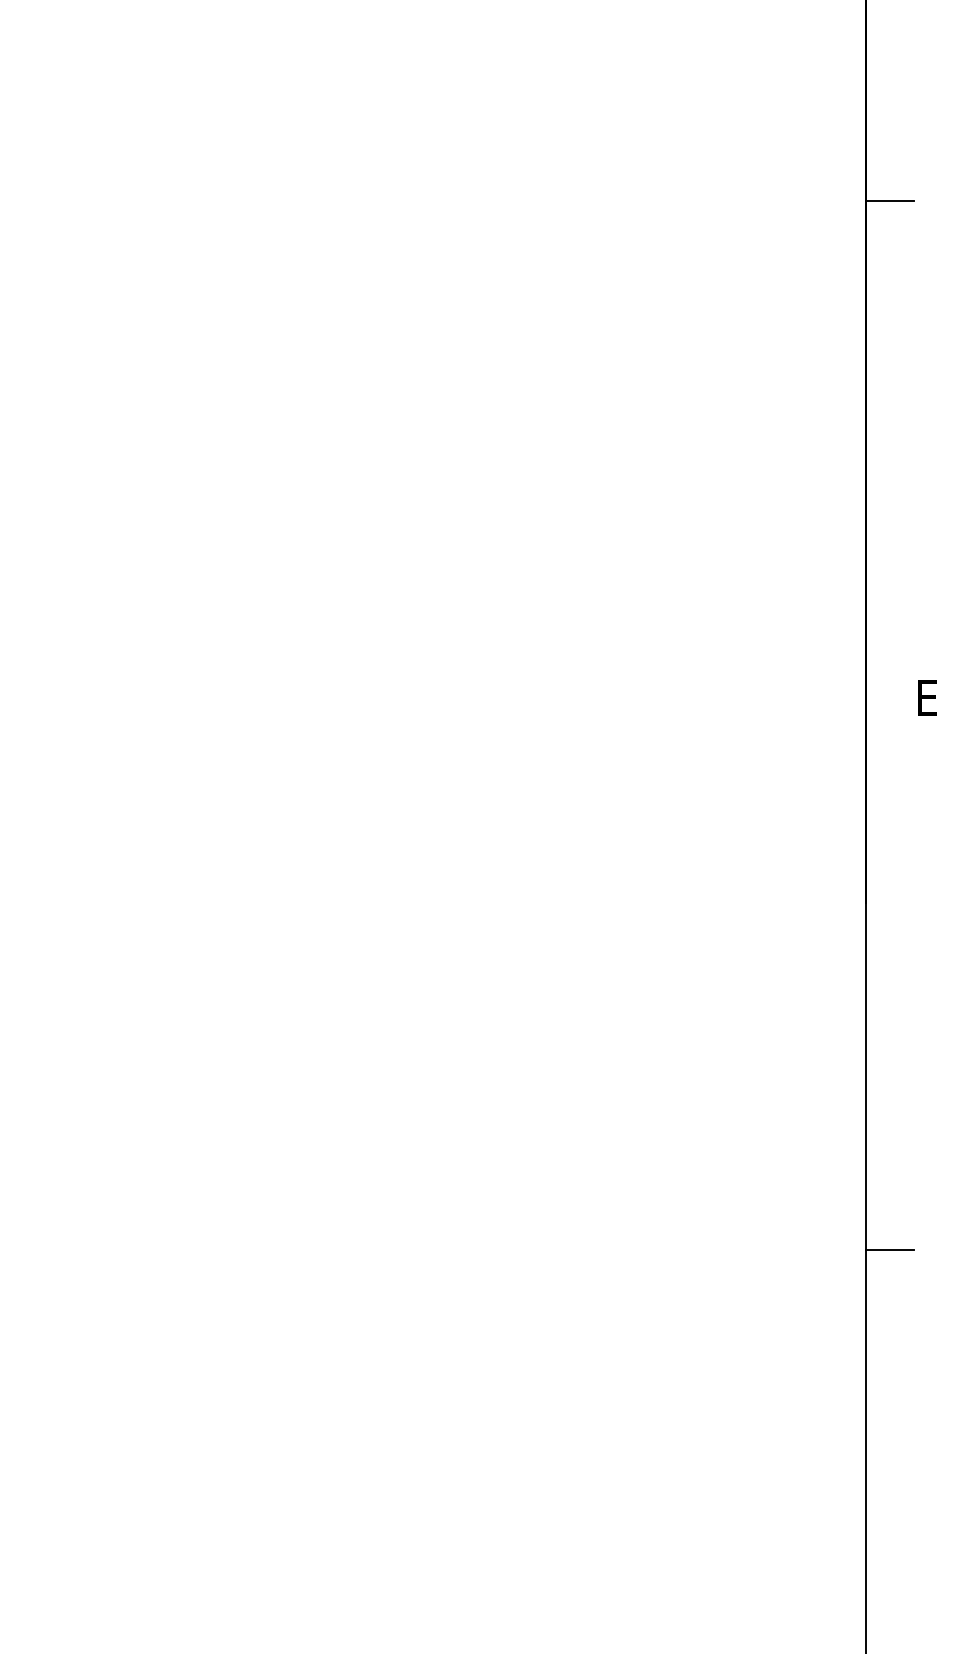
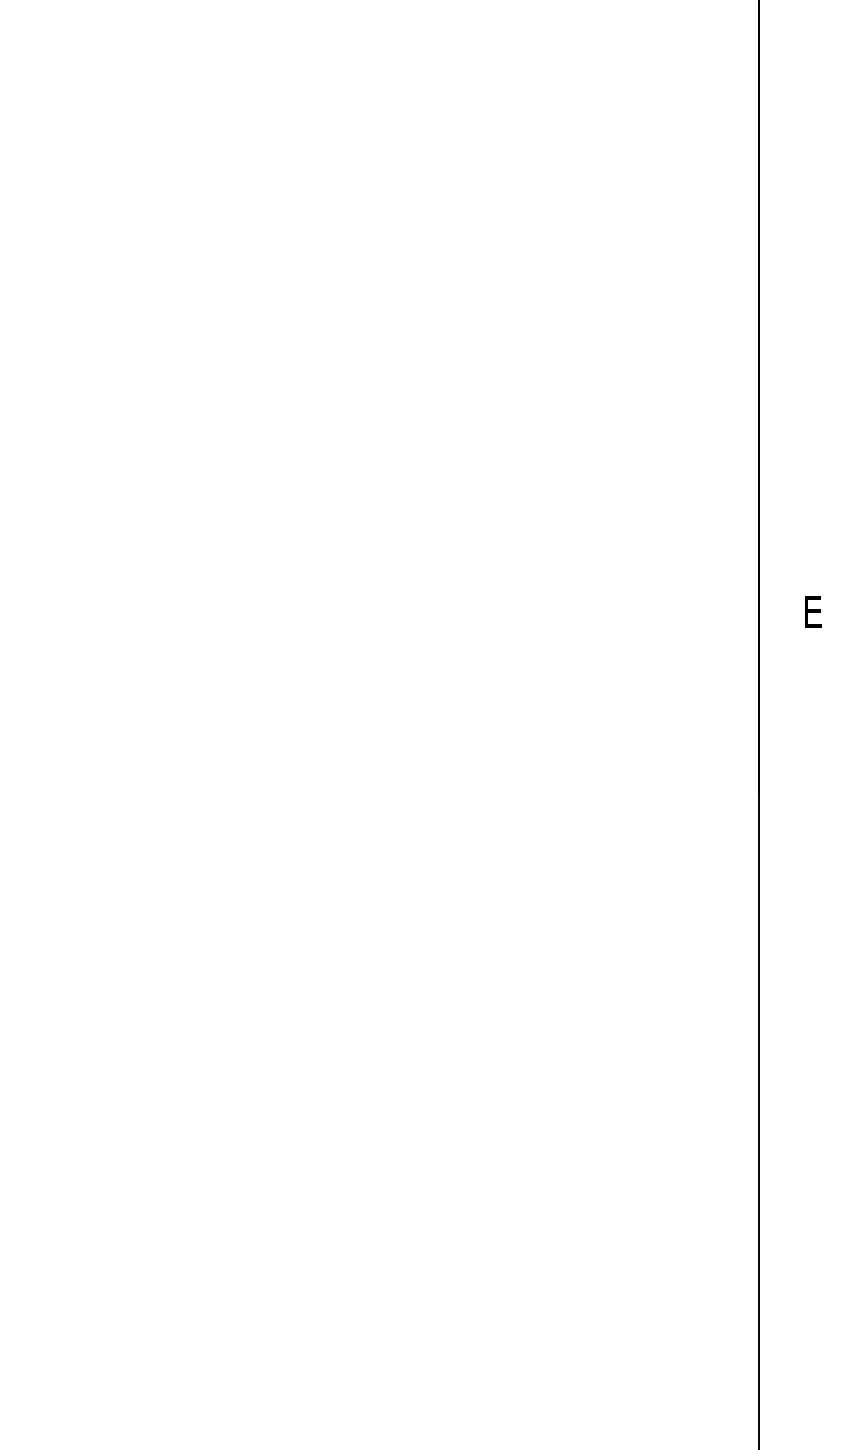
line: (889, 200) -> (780, 175), removed
line: (889, 1250) -> (780, 1096), removed

